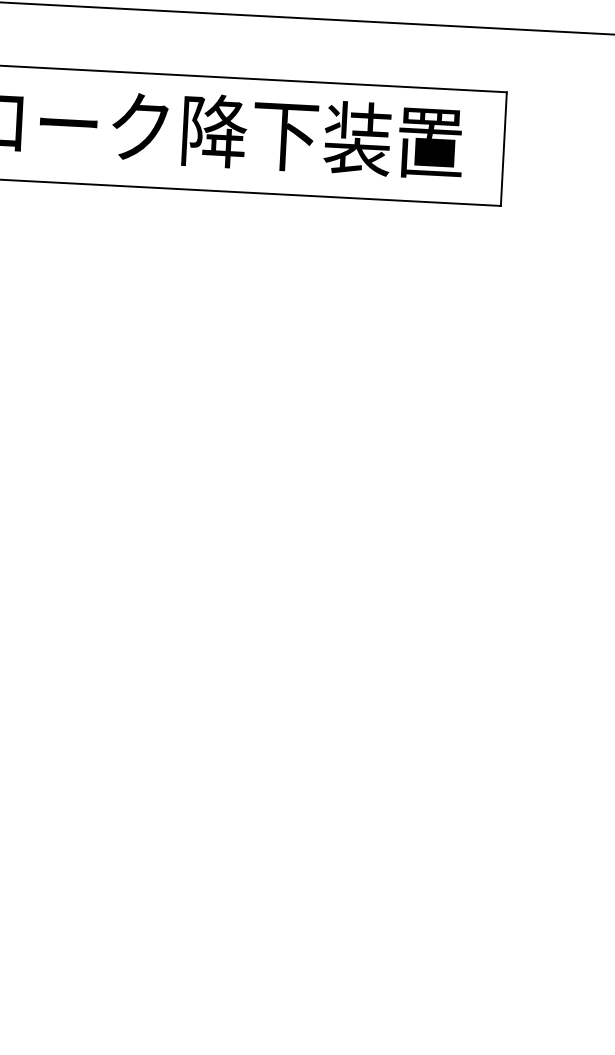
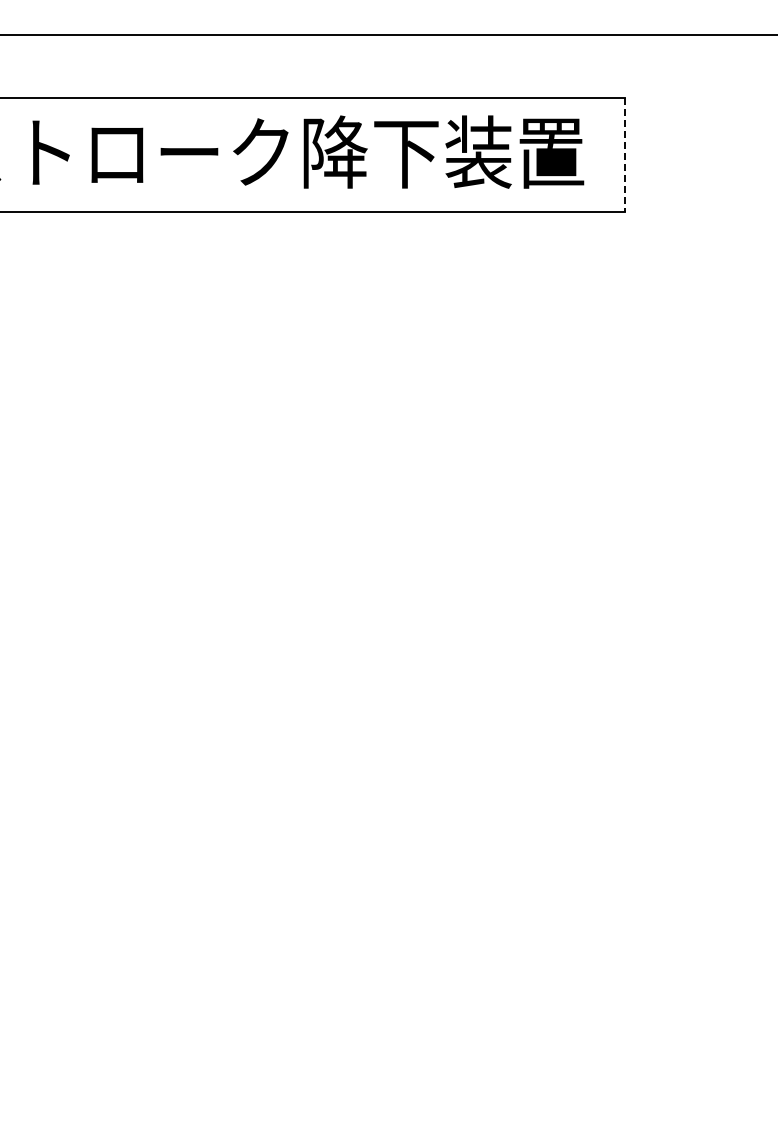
line: (504, 149) -> (625, 155), solid -> dashed

